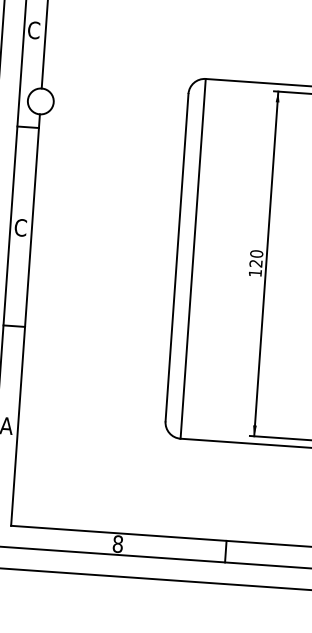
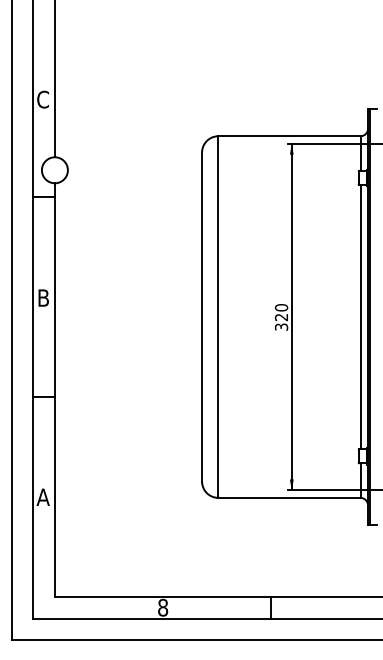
text: (20, 227) -> (43, 297), C -> B
text: (255, 272) -> (281, 326), 120 -> 320

